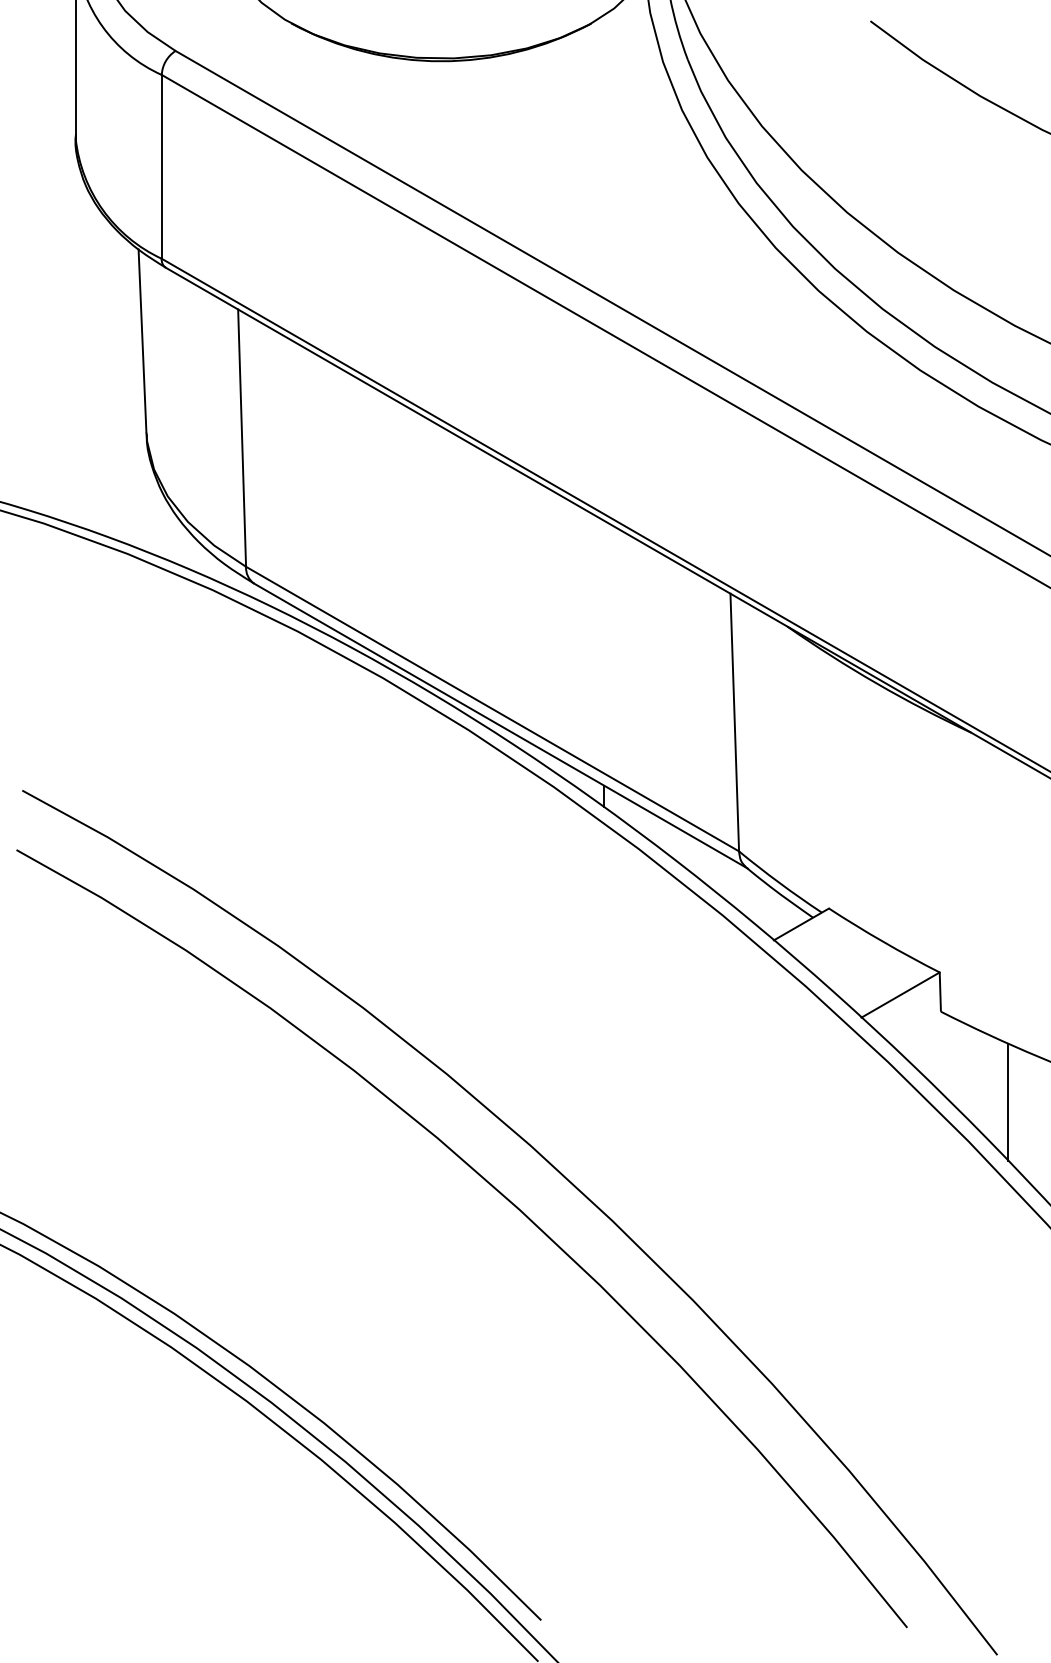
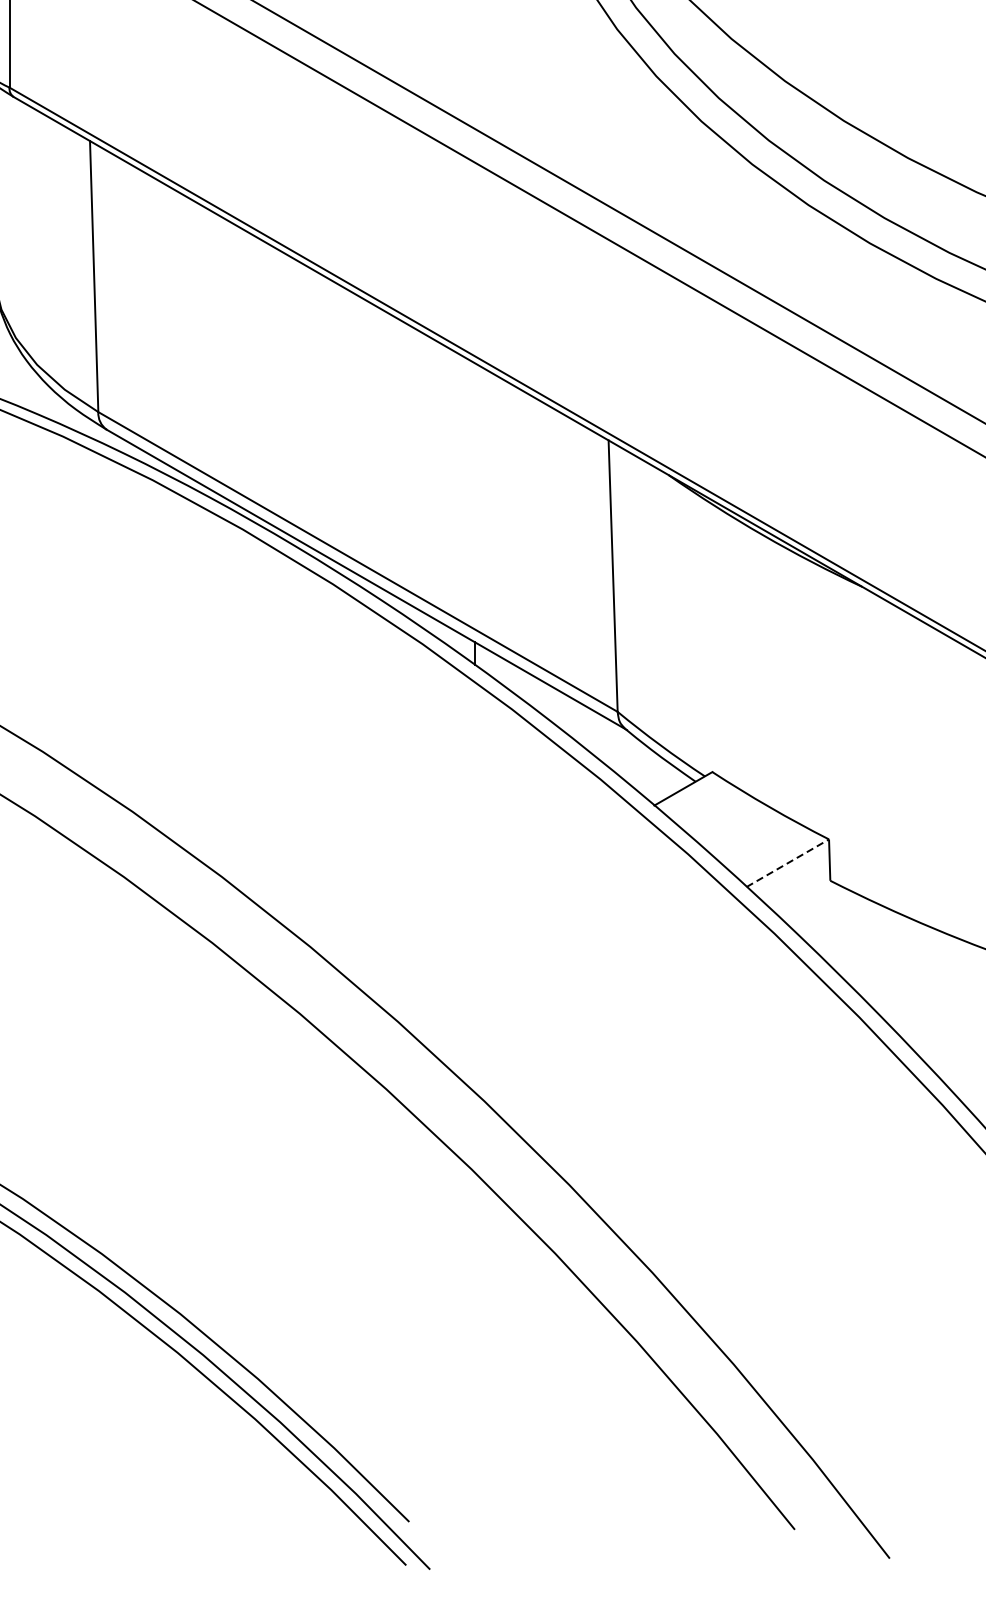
line: (901, 994) -> (788, 862), solid -> dashed
line: (1008, 1101) -> (901, 975), removed

